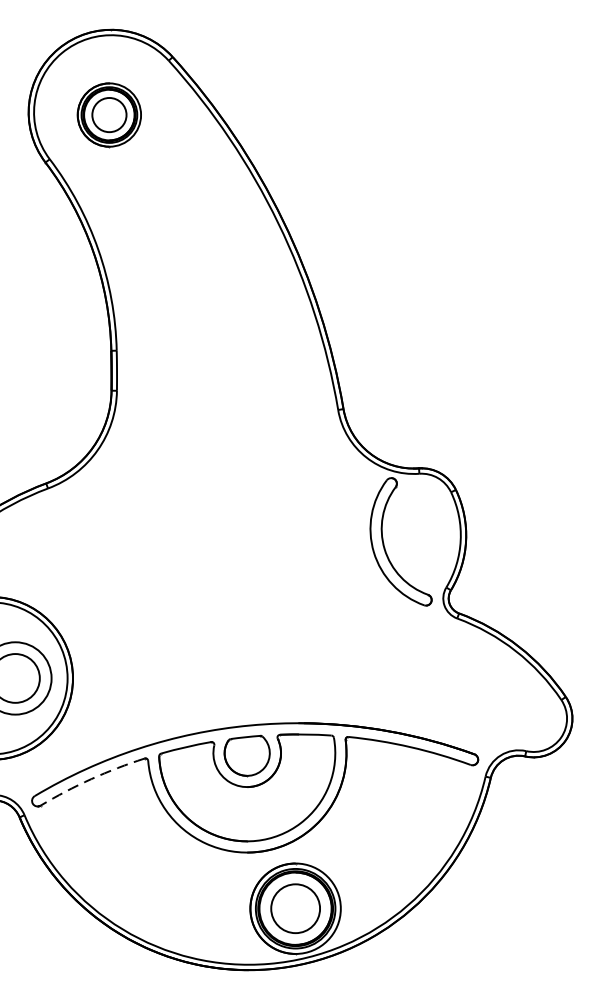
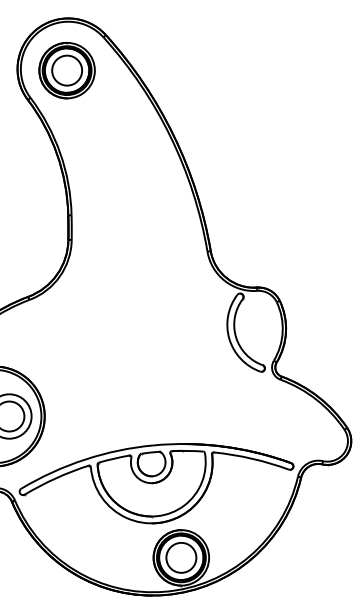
part: (108, 114) -> (66, 70), size x1.43
arc: (90, 779) -> (55, 478), dashed -> solid

